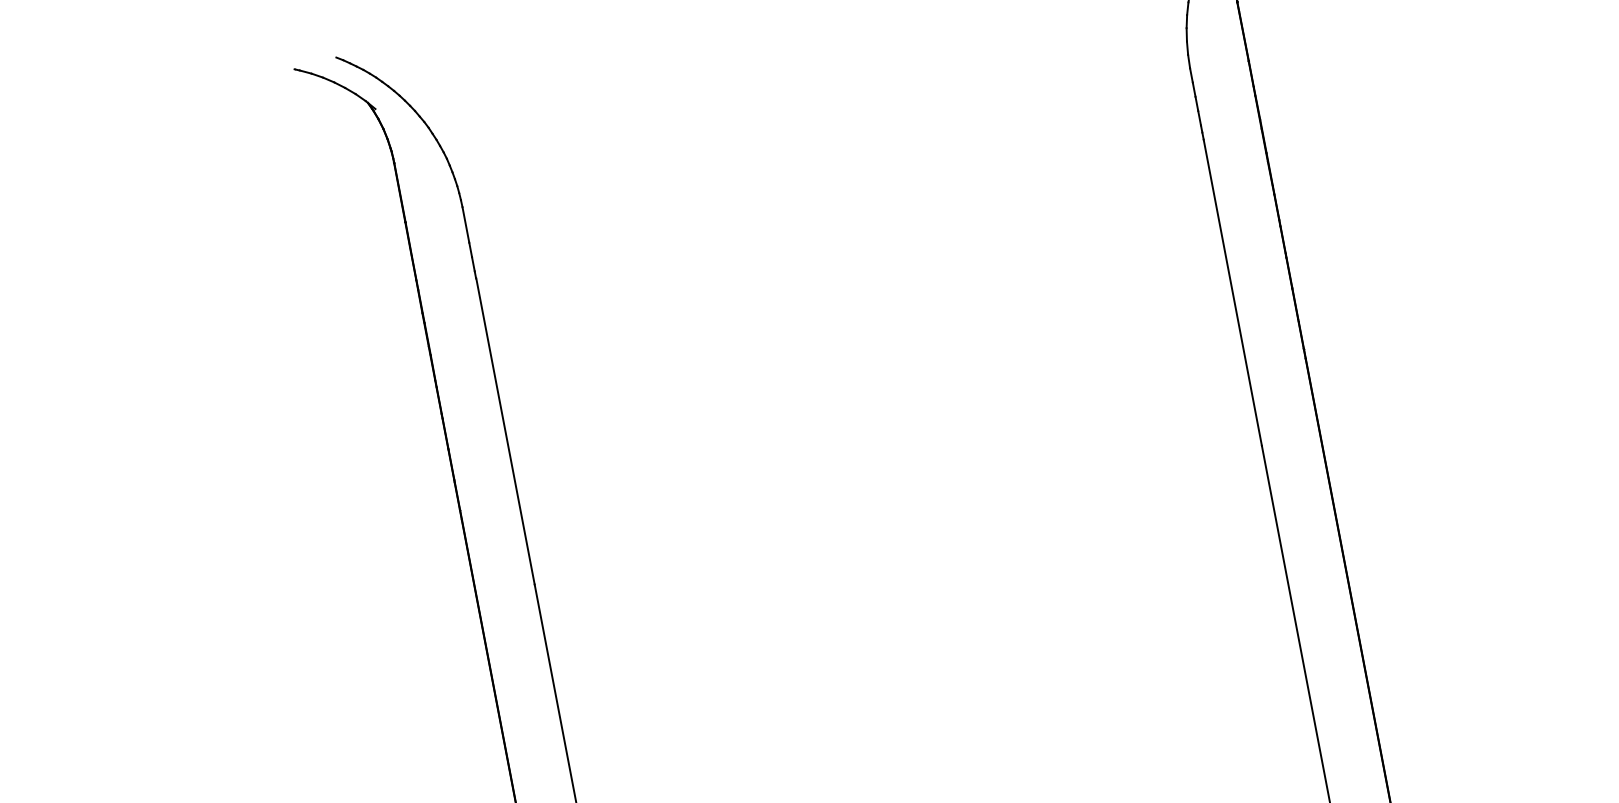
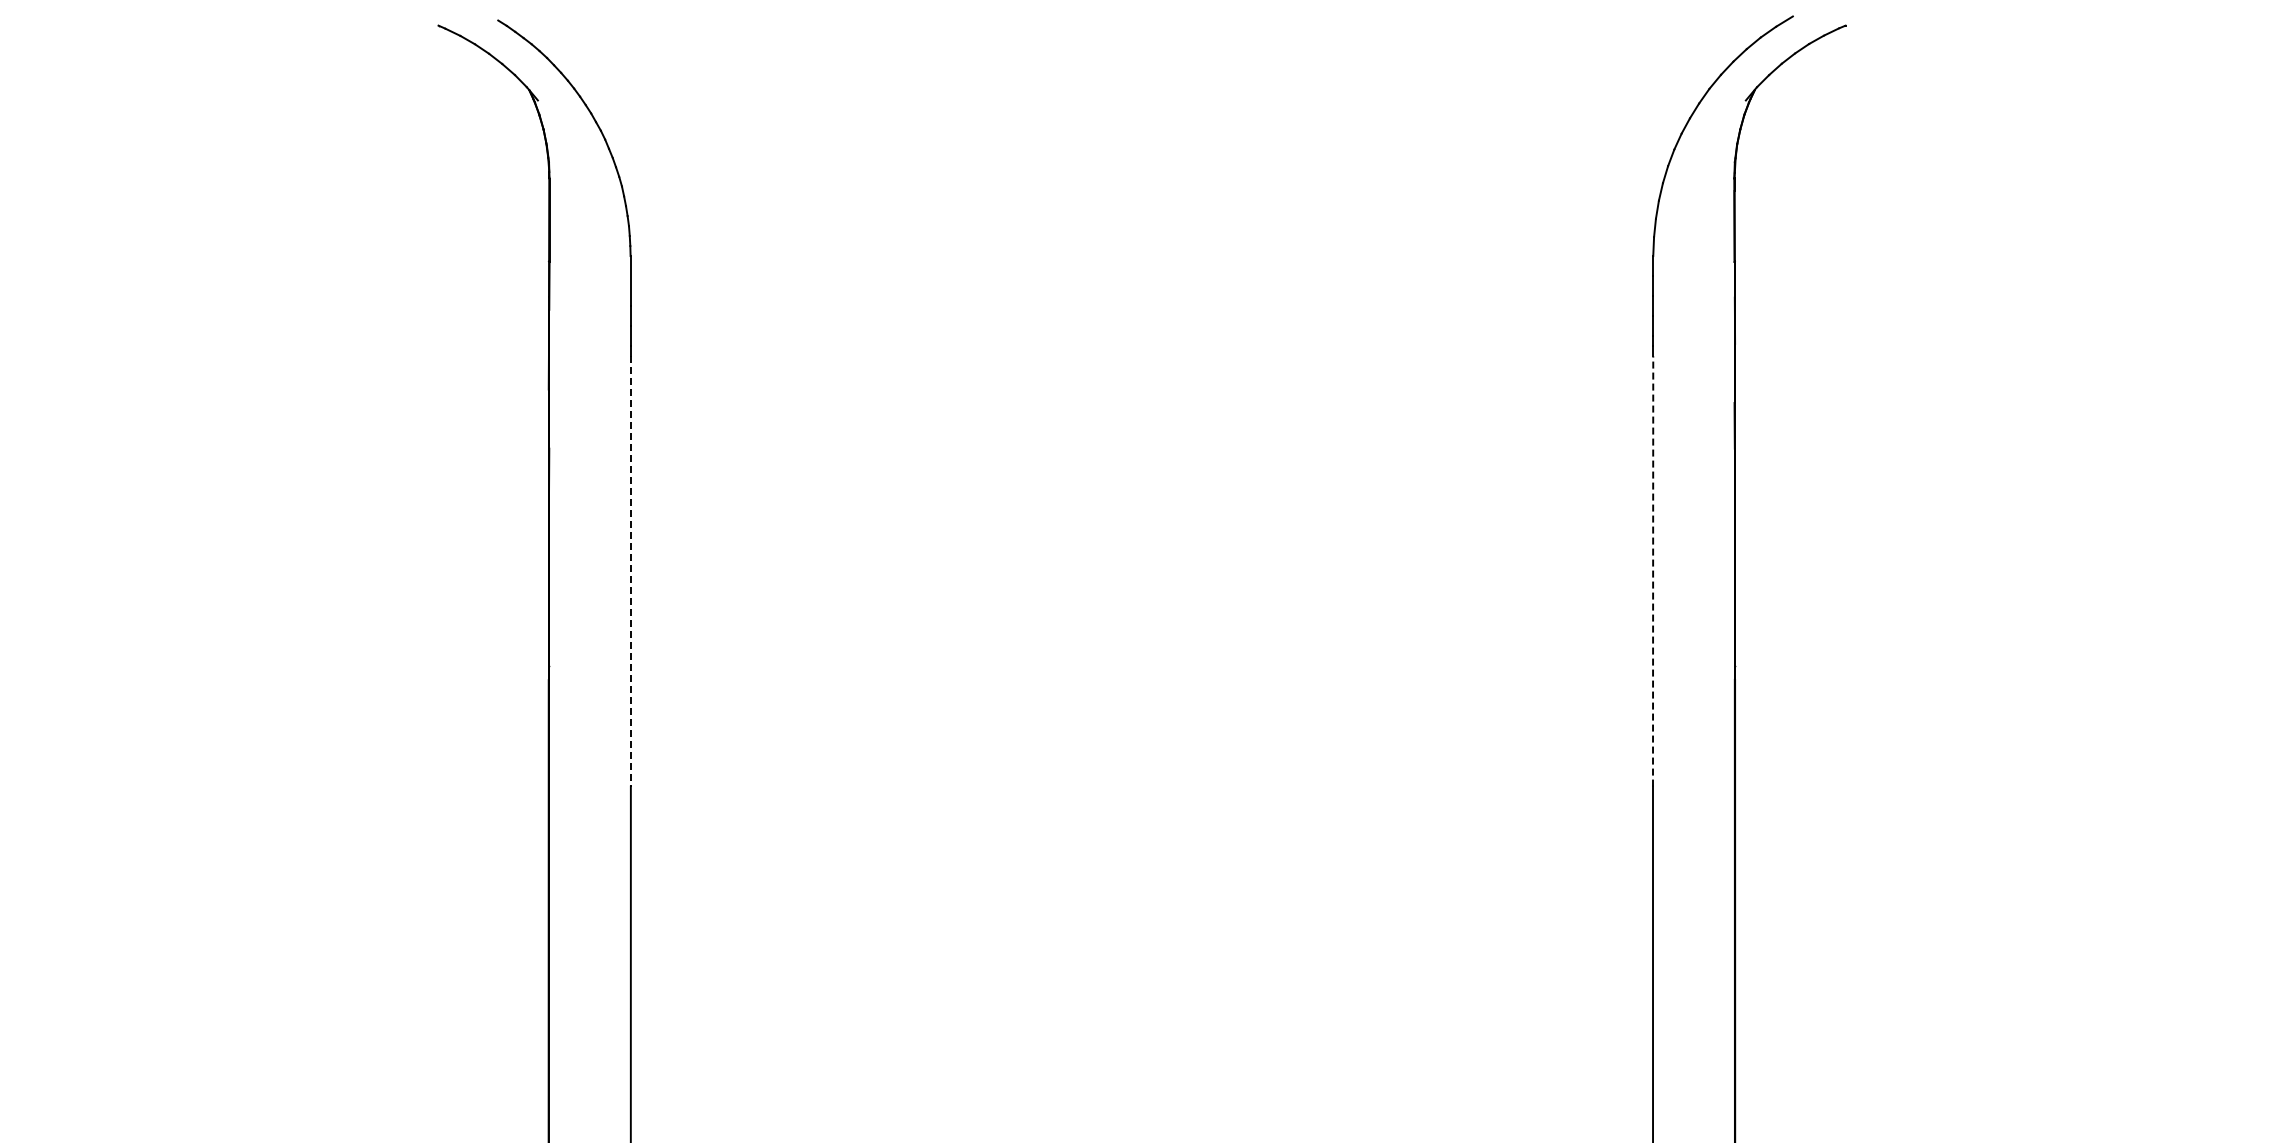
line: (1232, 292) -> (1653, 570), solid -> dashed
line: (505, 431) -> (630, 571), solid -> dashed

